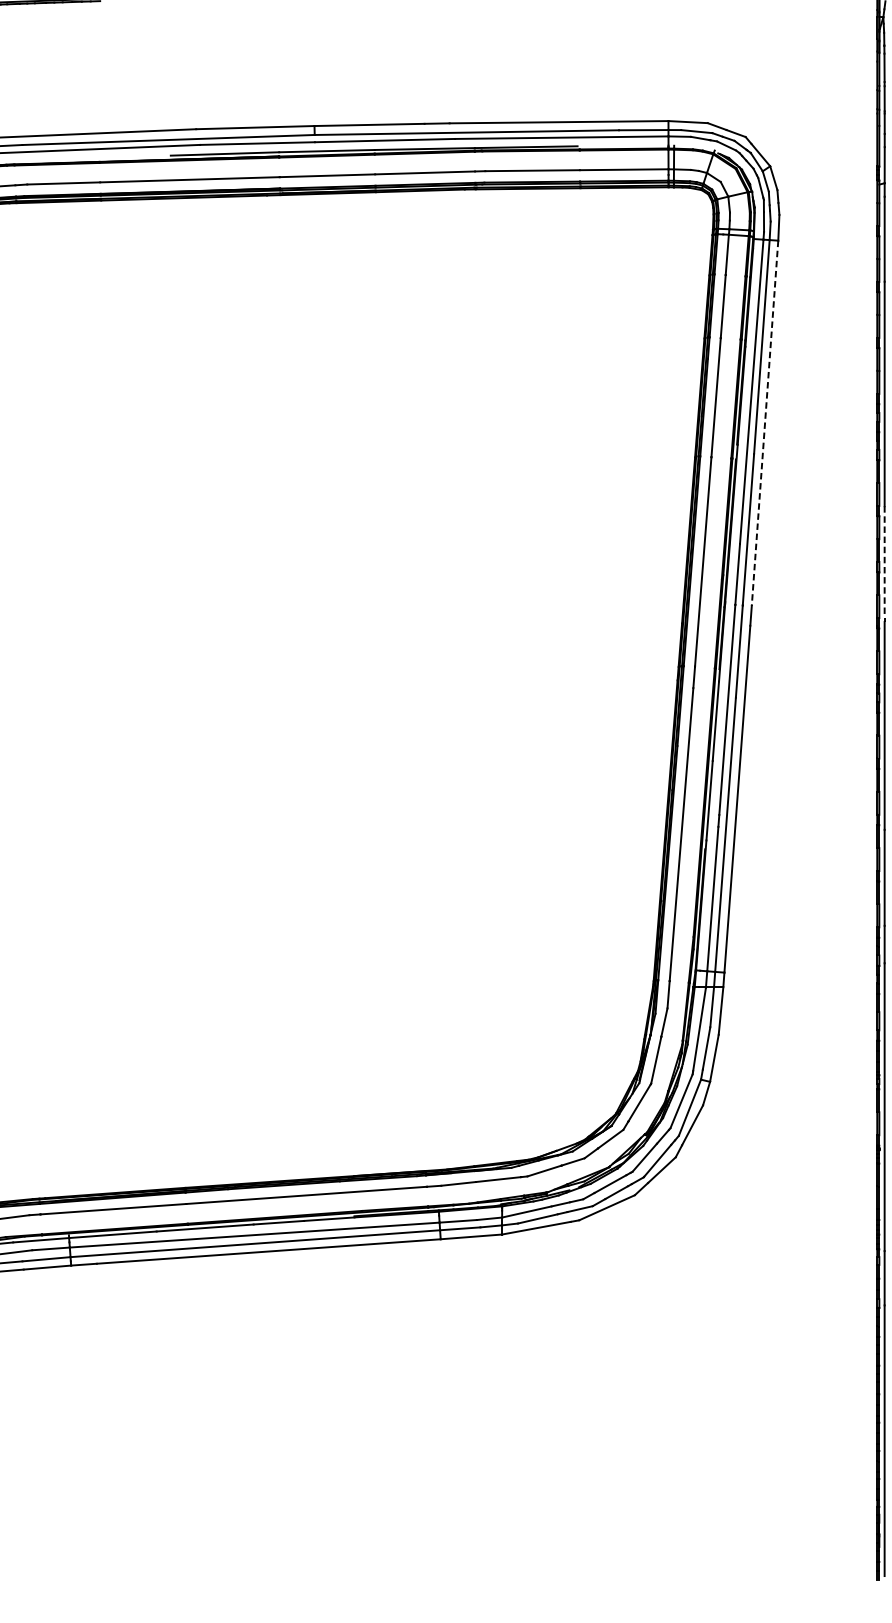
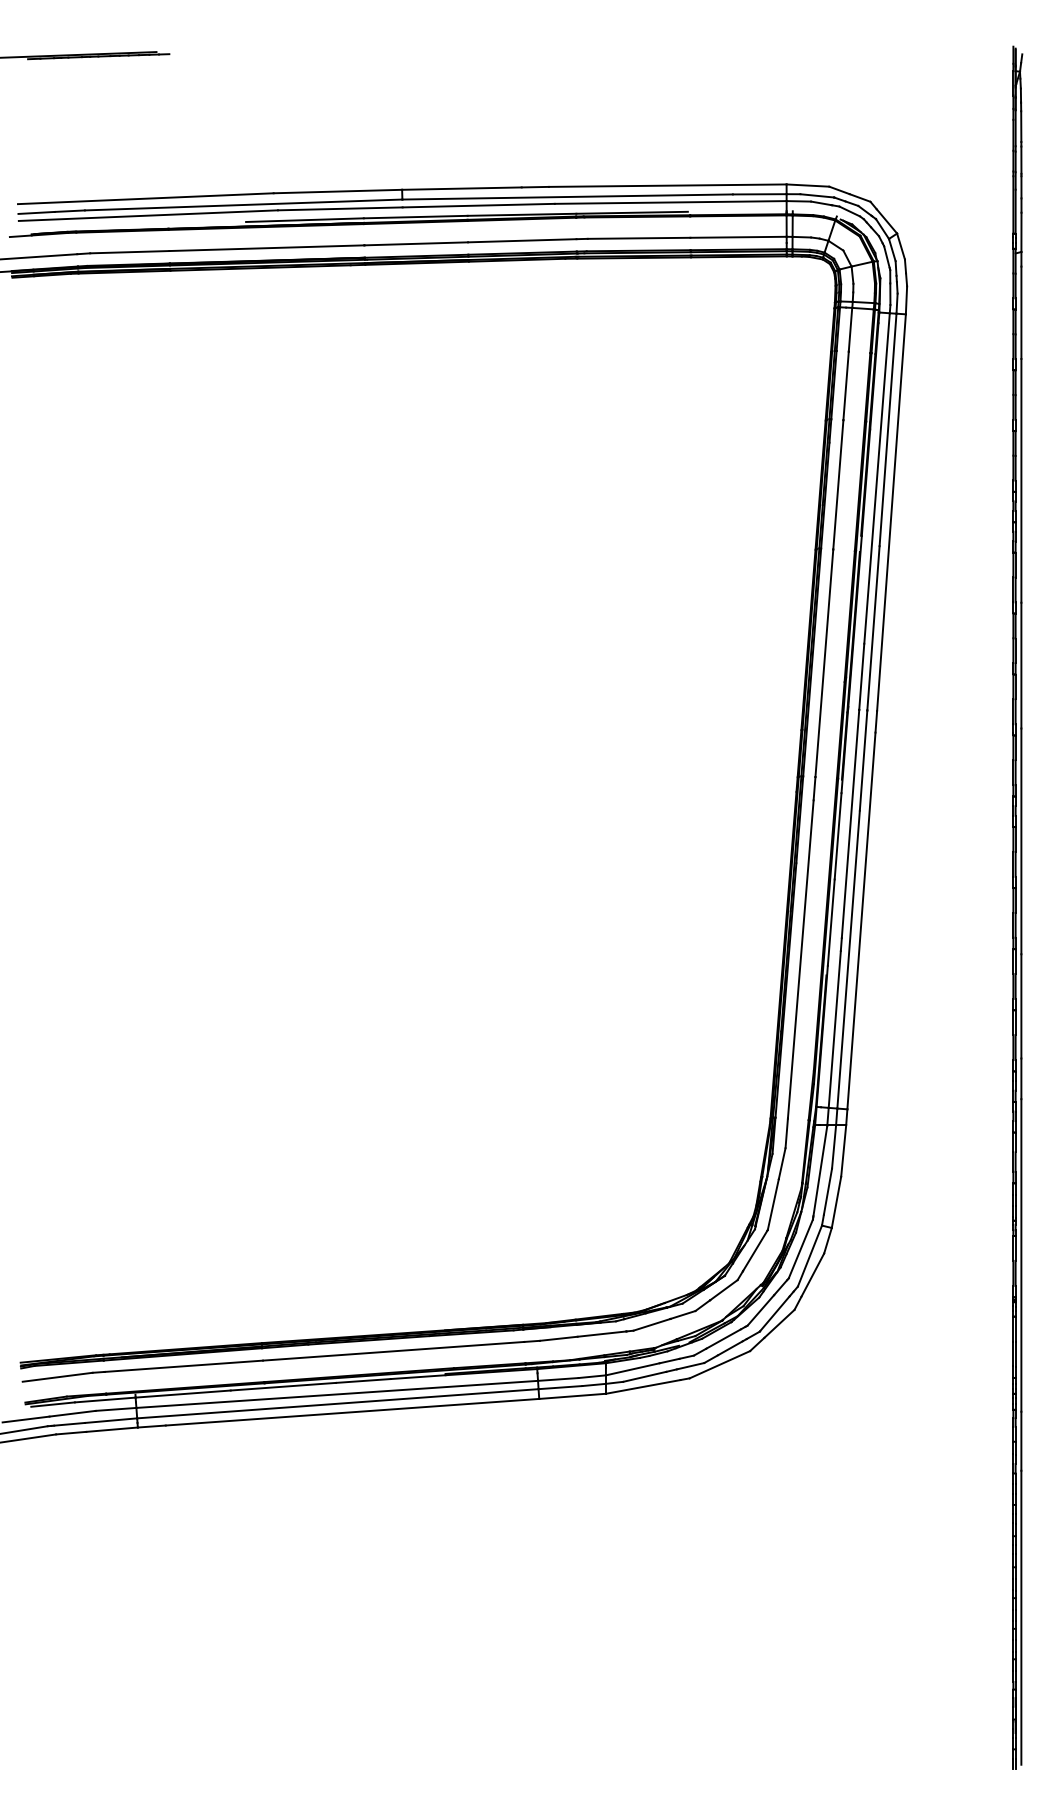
line: (765, 423) -> (891, 512), dashed -> solid
line: (884, 563) -> (1021, 665), dashed -> solid

